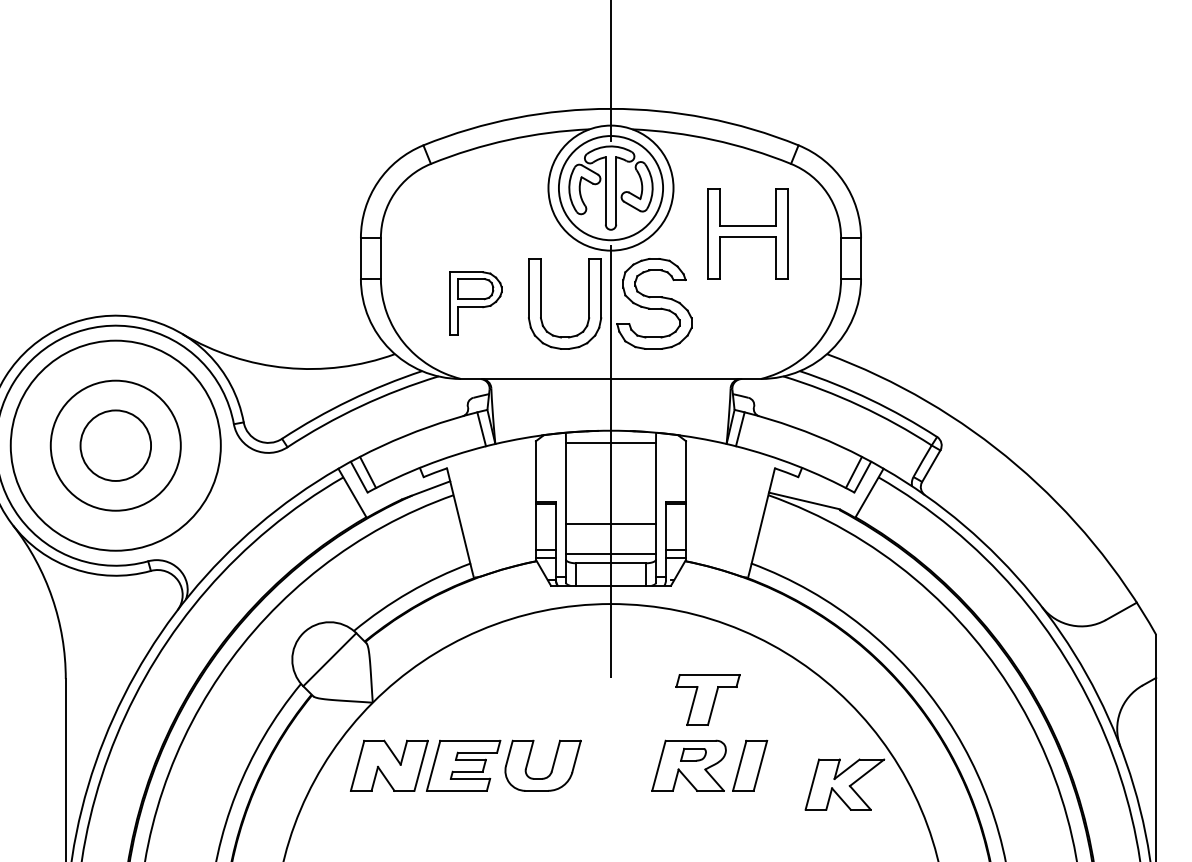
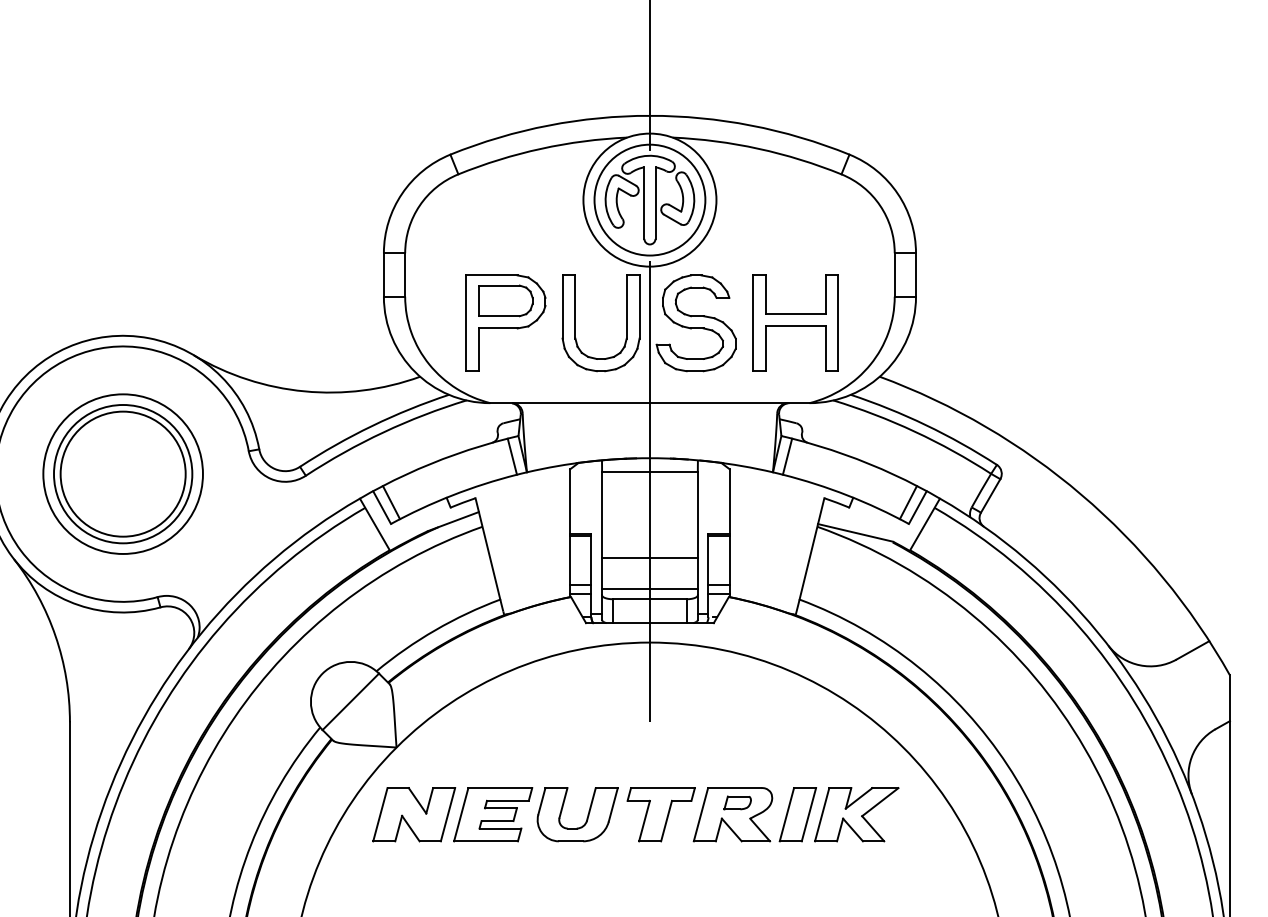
part: (747, 233) -> (795, 322), moved
part: (475, 303) -> (505, 322), size x1.43
circle: (115, 445) -> (122, 473), size x0.71
circle: (115, 445) -> (122, 473), size x1.67
part: (707, 699) -> (660, 814), moved
part: (844, 784) -> (856, 814), moved

